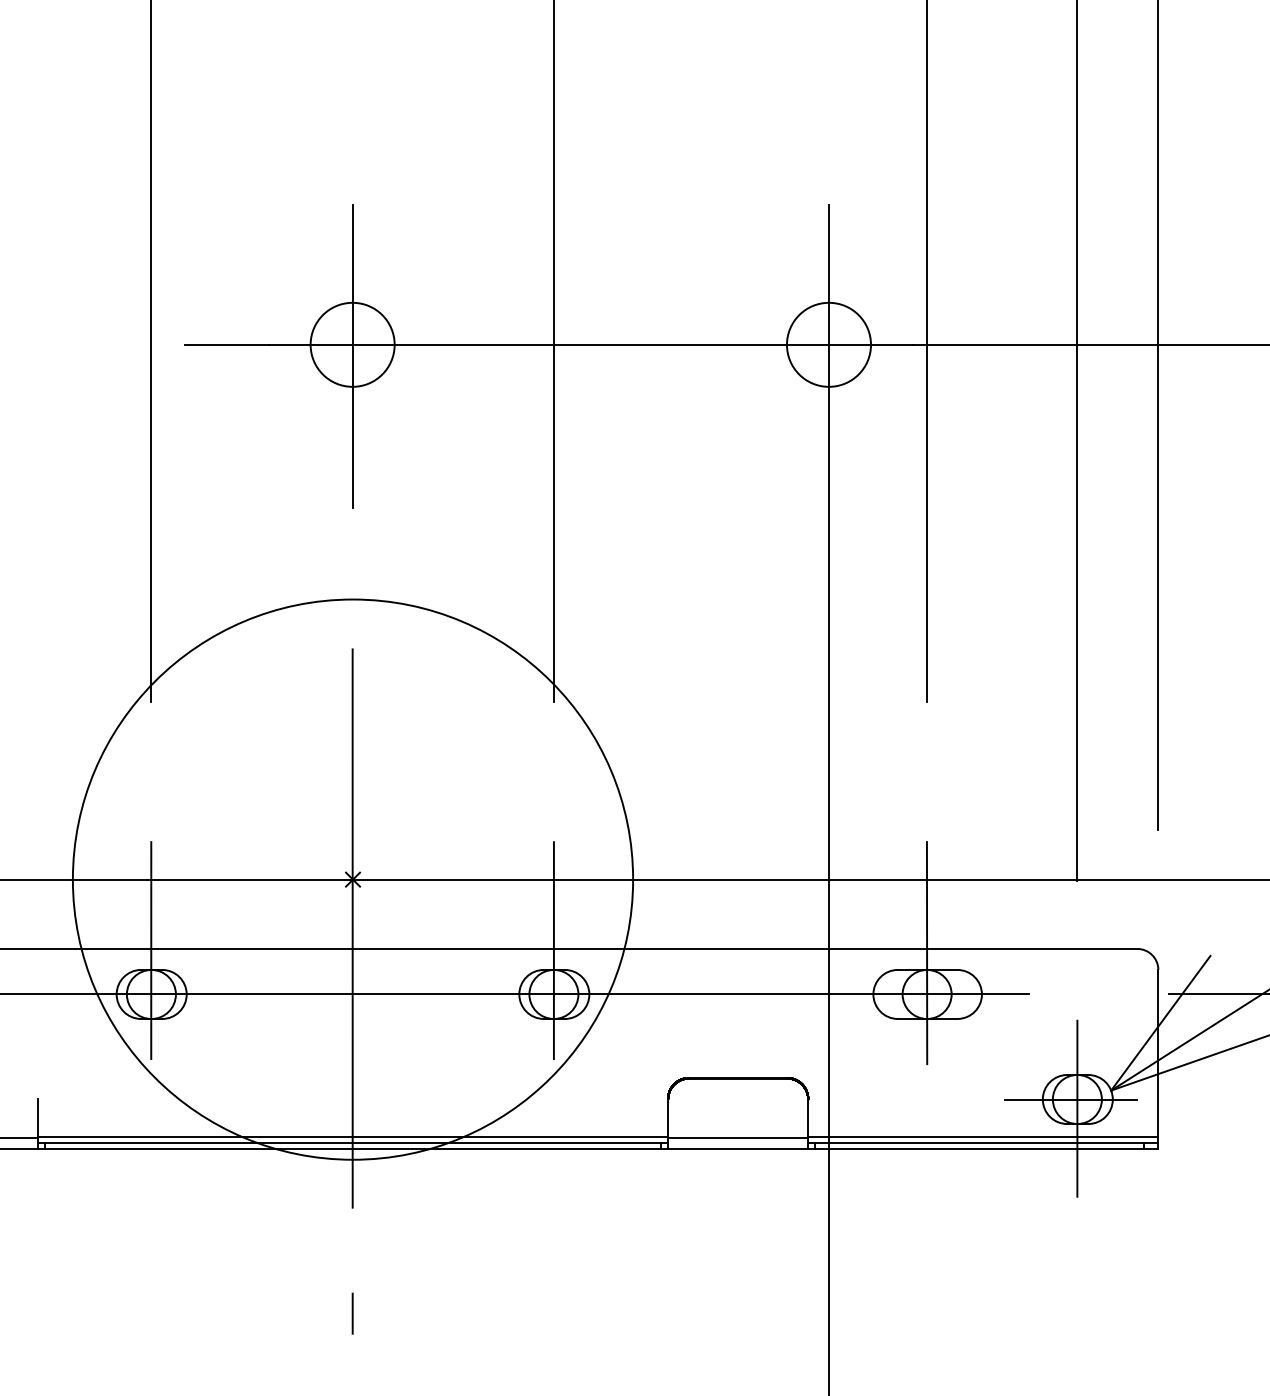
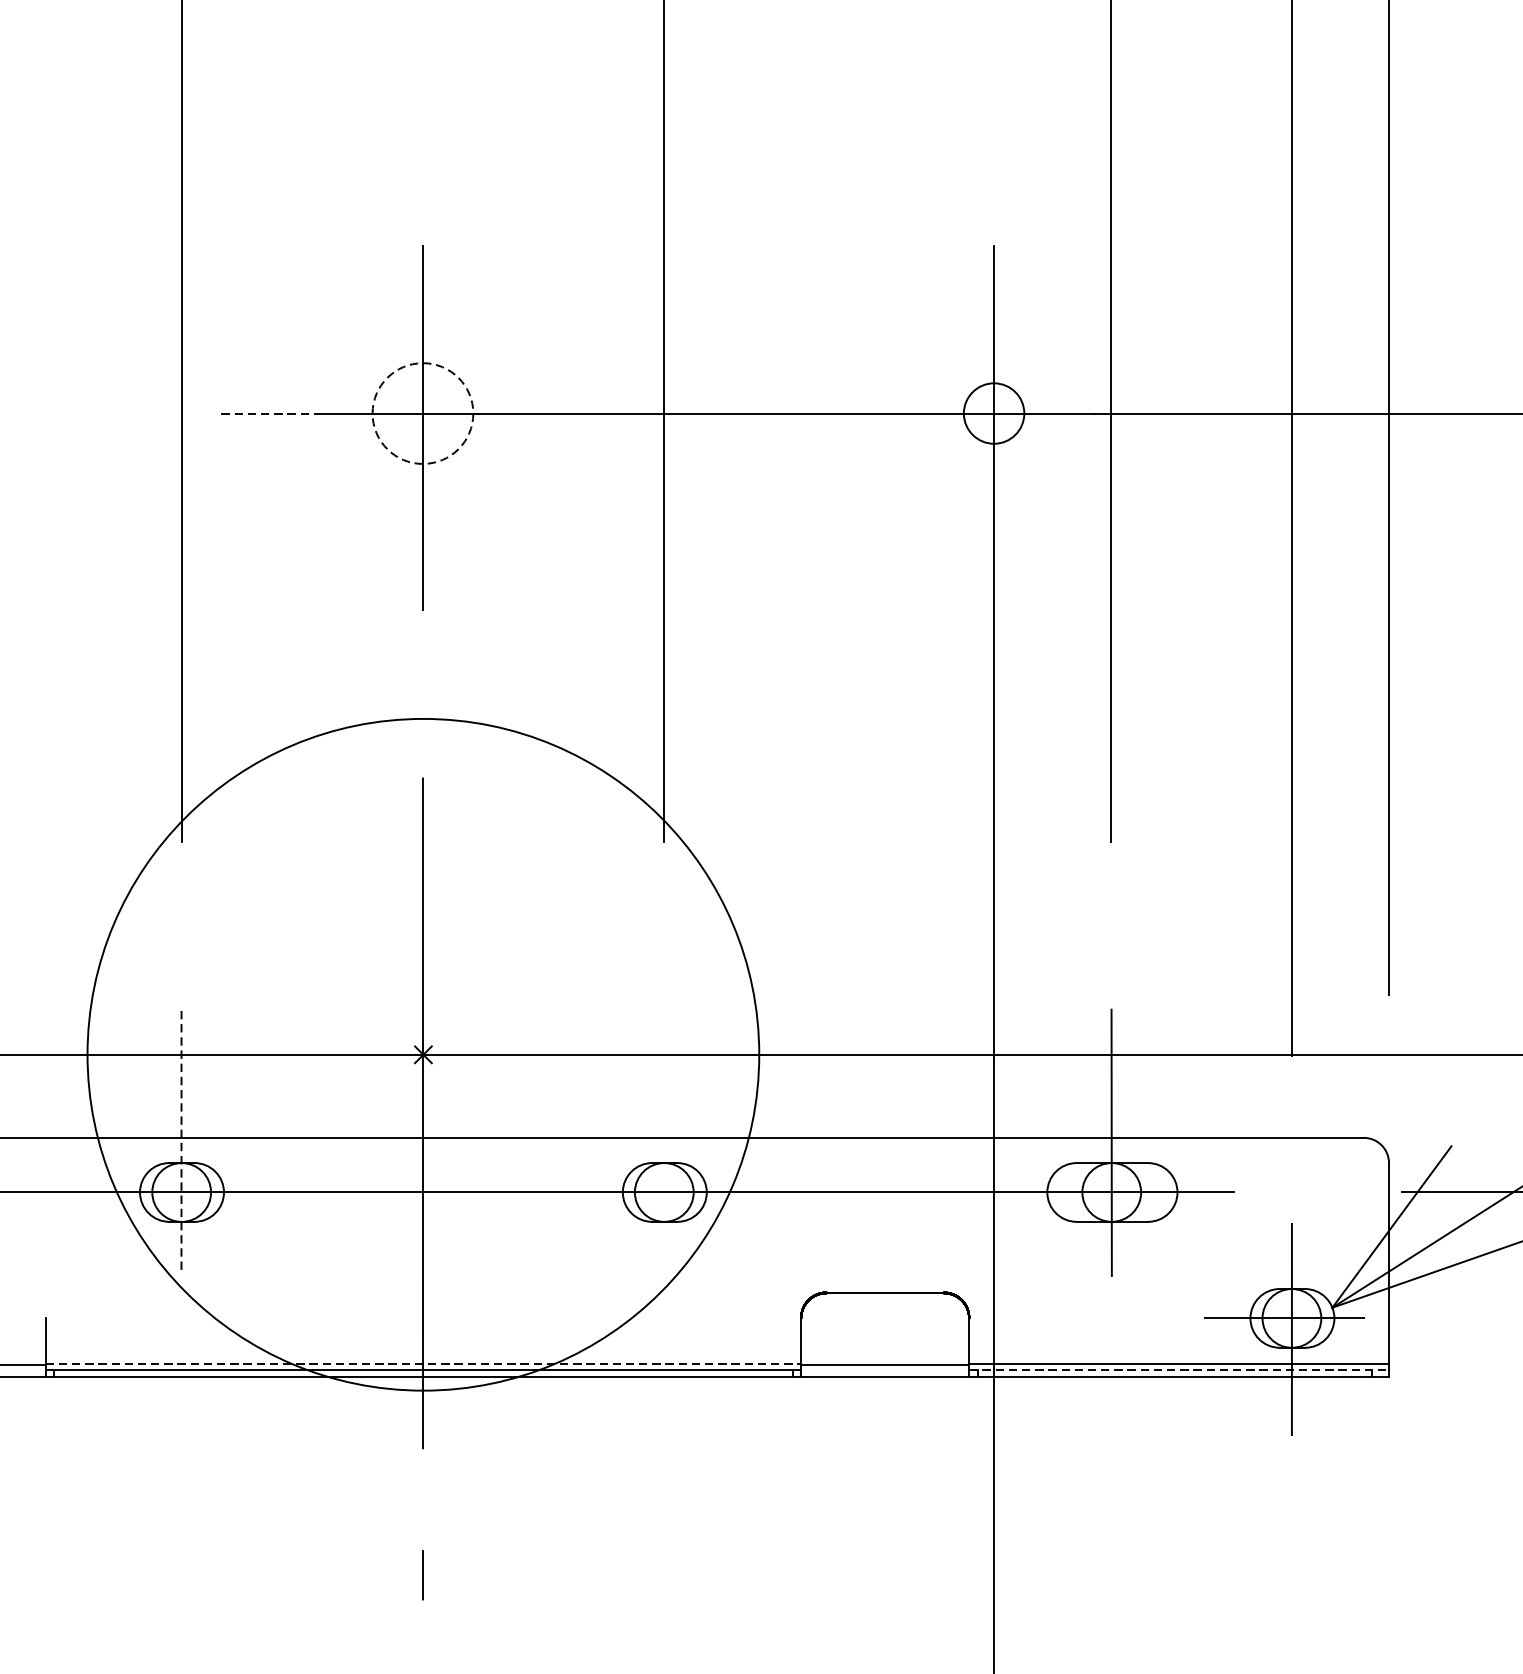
line: (226, 344) -> (271, 413), solid -> dashed
circle: (352, 344) -> (422, 413), solid -> dashed
circle: (828, 344) -> (993, 413), size x0.6
line: (151, 950) -> (181, 1139), solid -> dashed
line: (553, 950) -> (663, 1139), removed
line: (353, 1137) -> (423, 1363), solid -> dashed
line: (983, 1142) -> (1179, 1369), solid -> dashed

